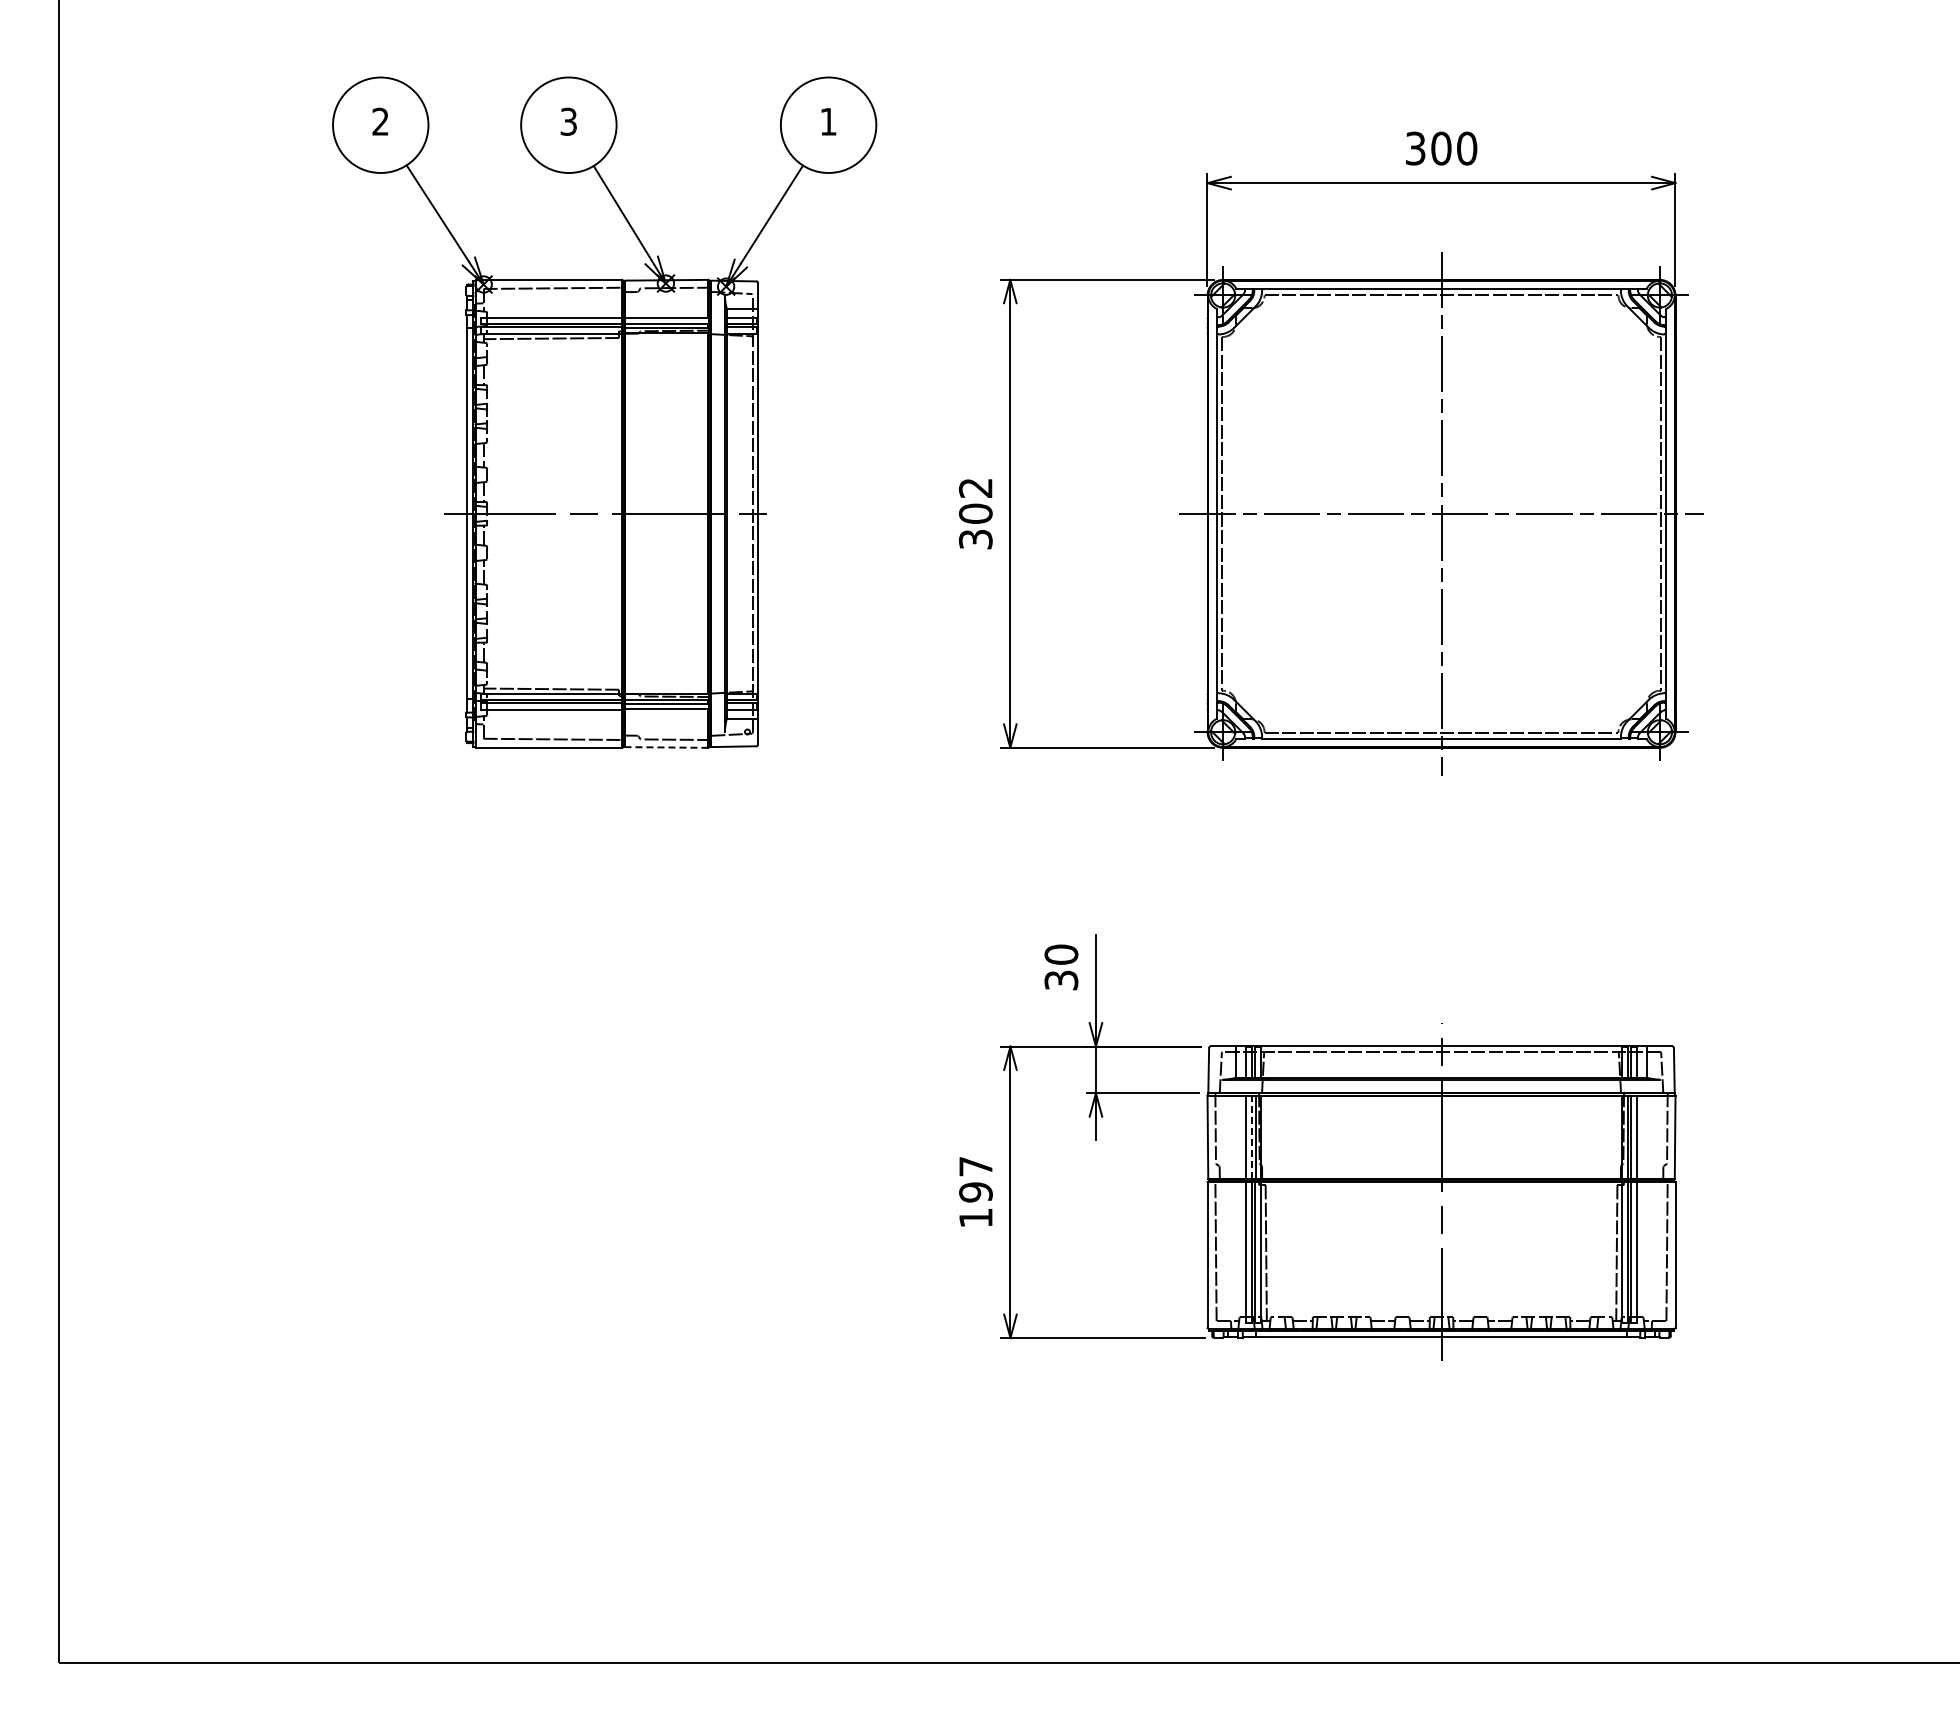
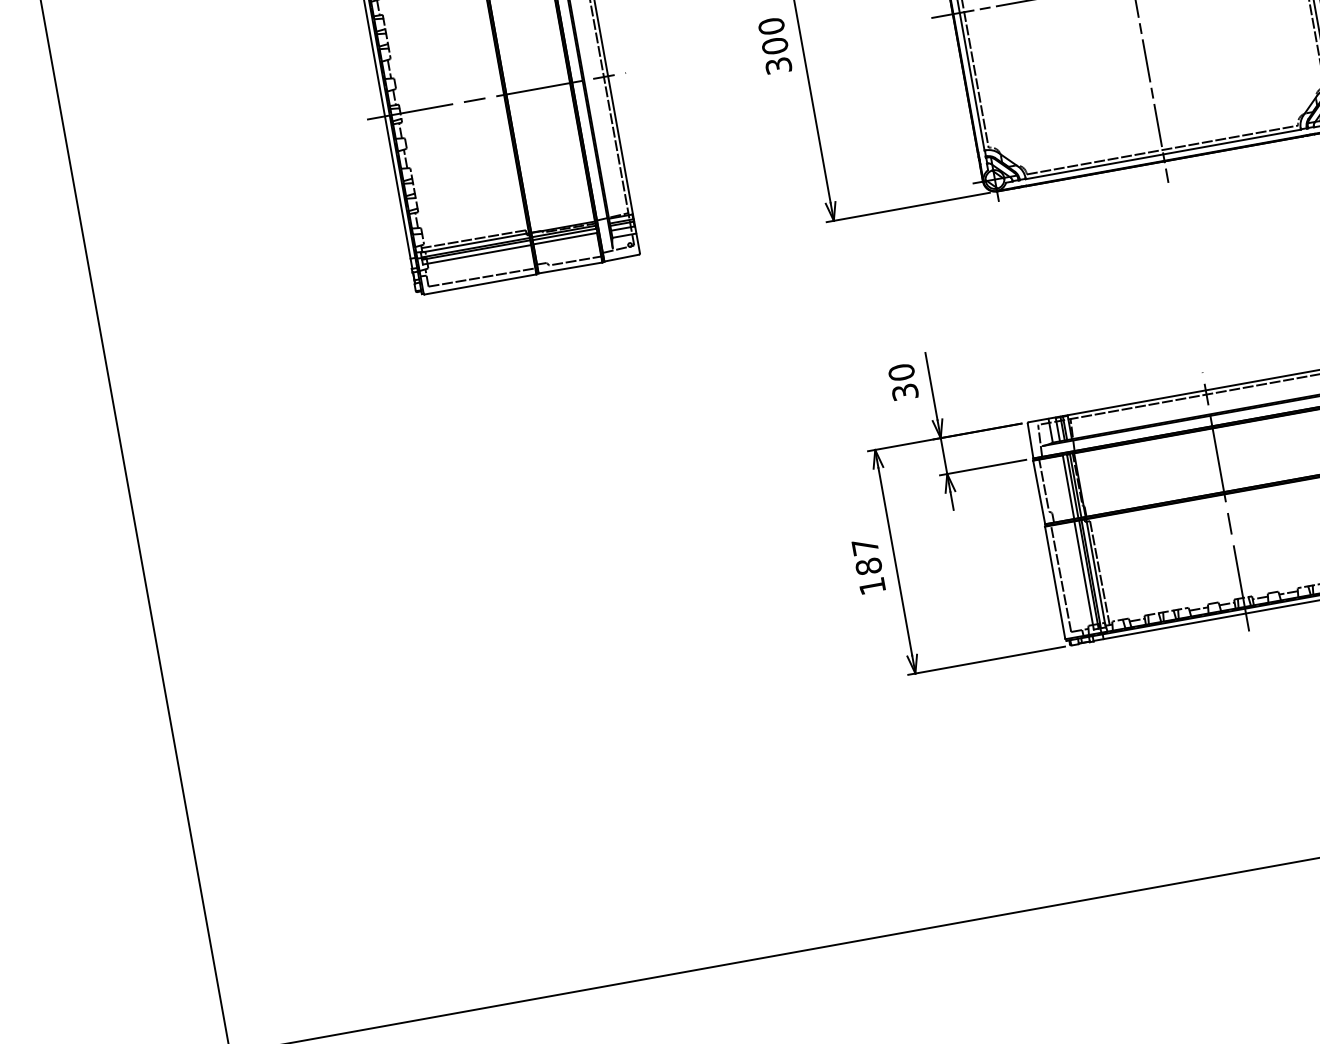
text: (975, 488) -> (771, 26), 302 -> 300
line: (666, 747) -> (570, 268), dashed -> solid
line: (1251, 1137) -> (1072, 486), dashed -> solid
text: (975, 1192) -> (868, 566), 197 -> 187

